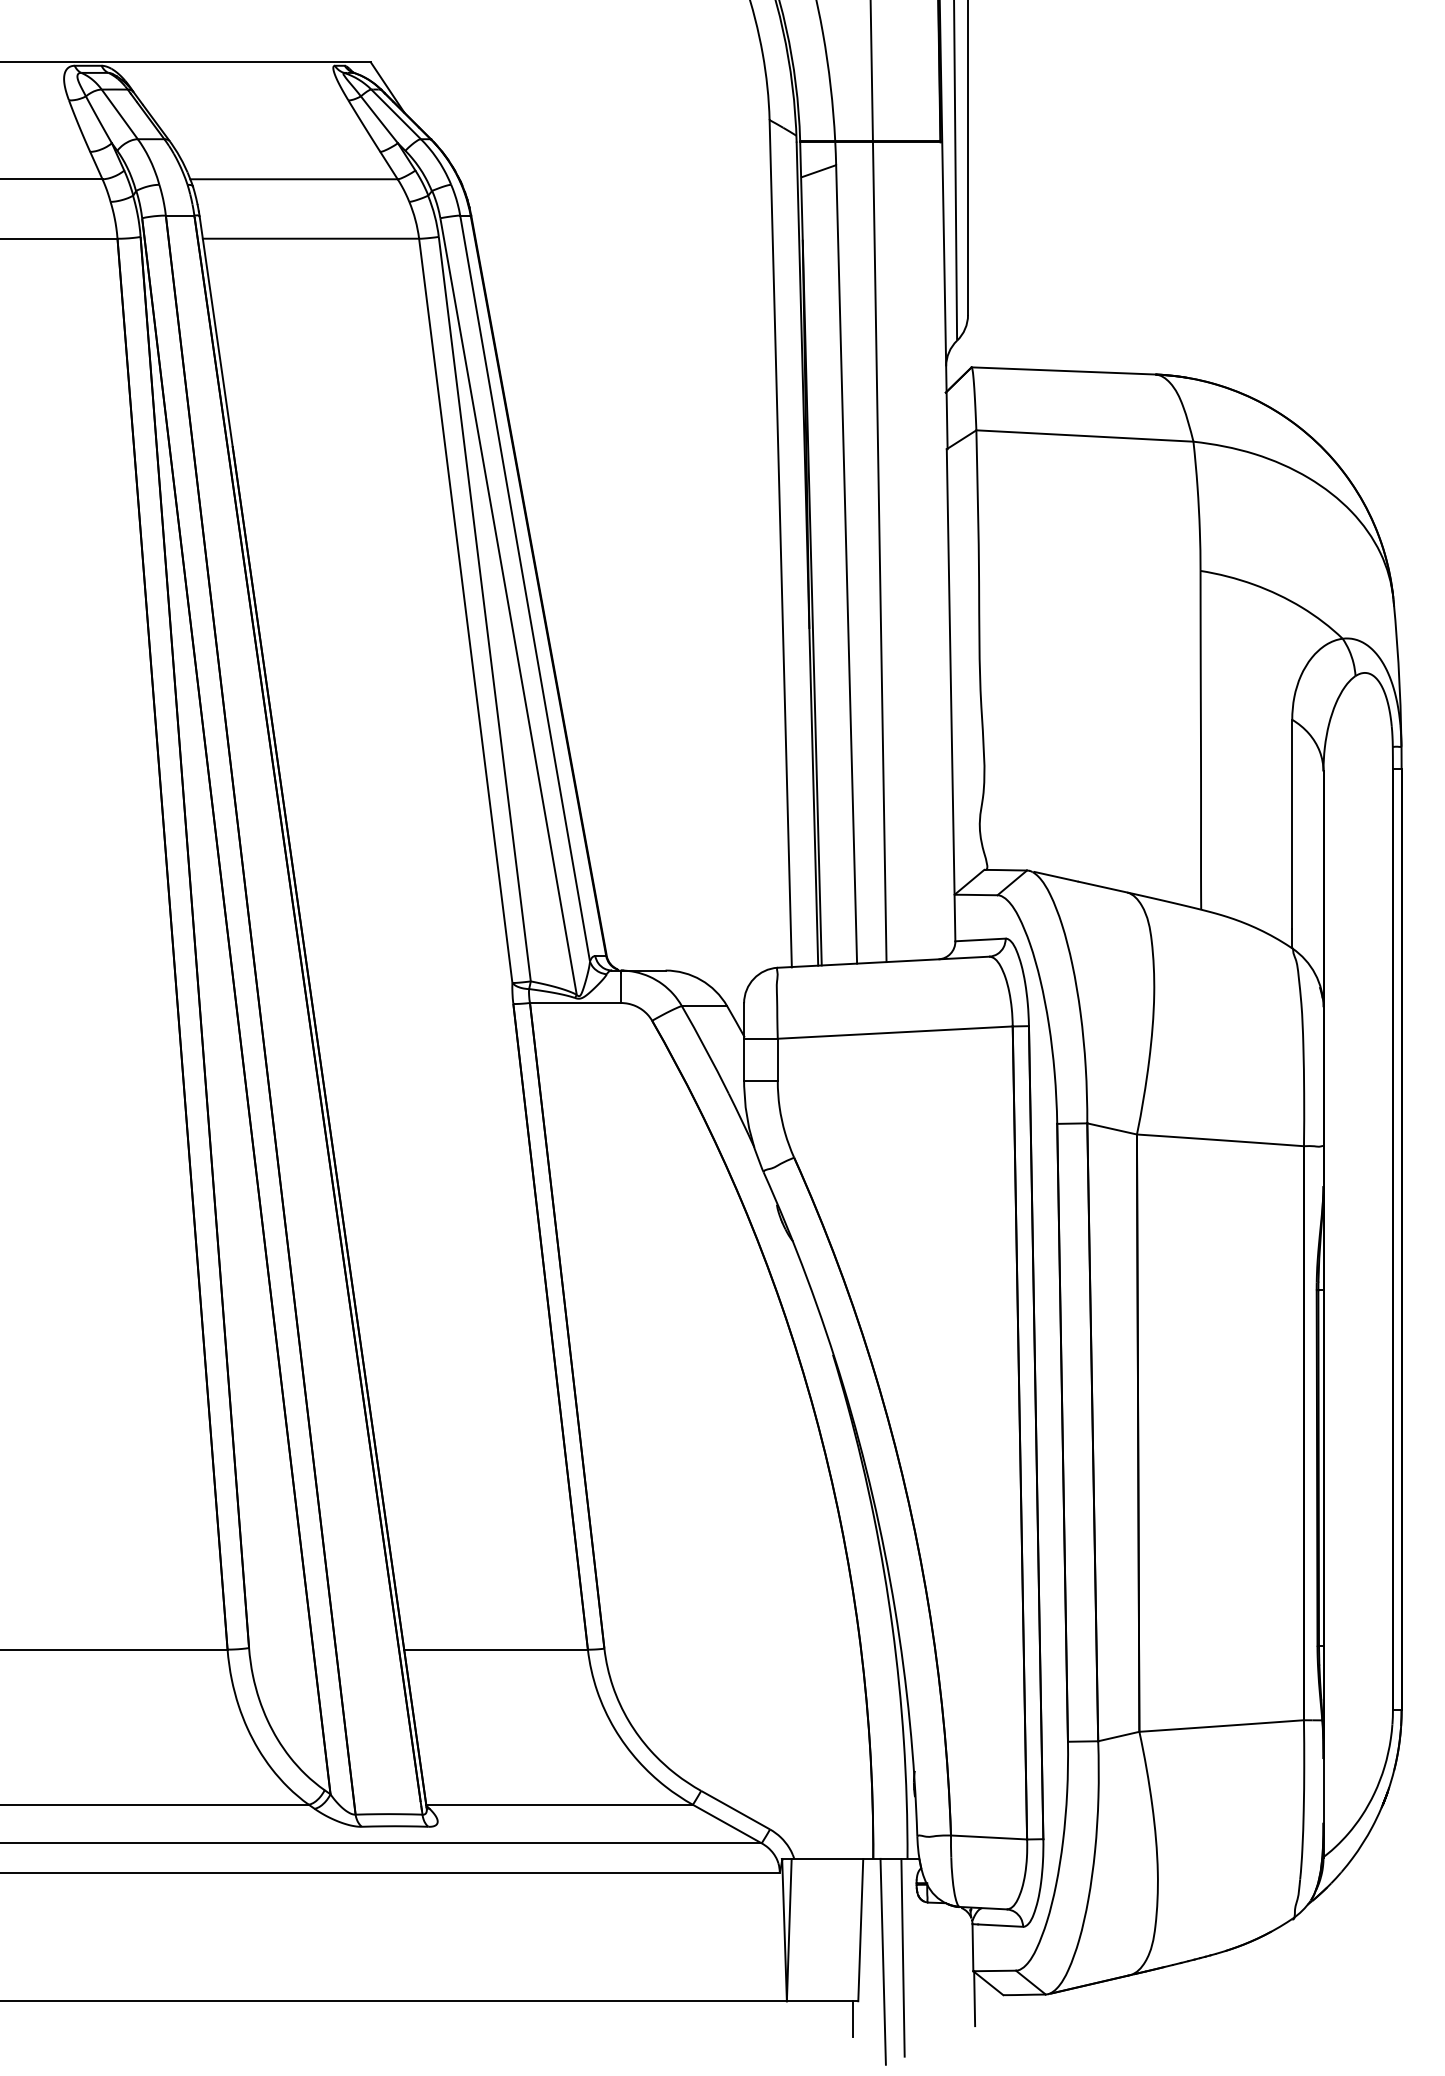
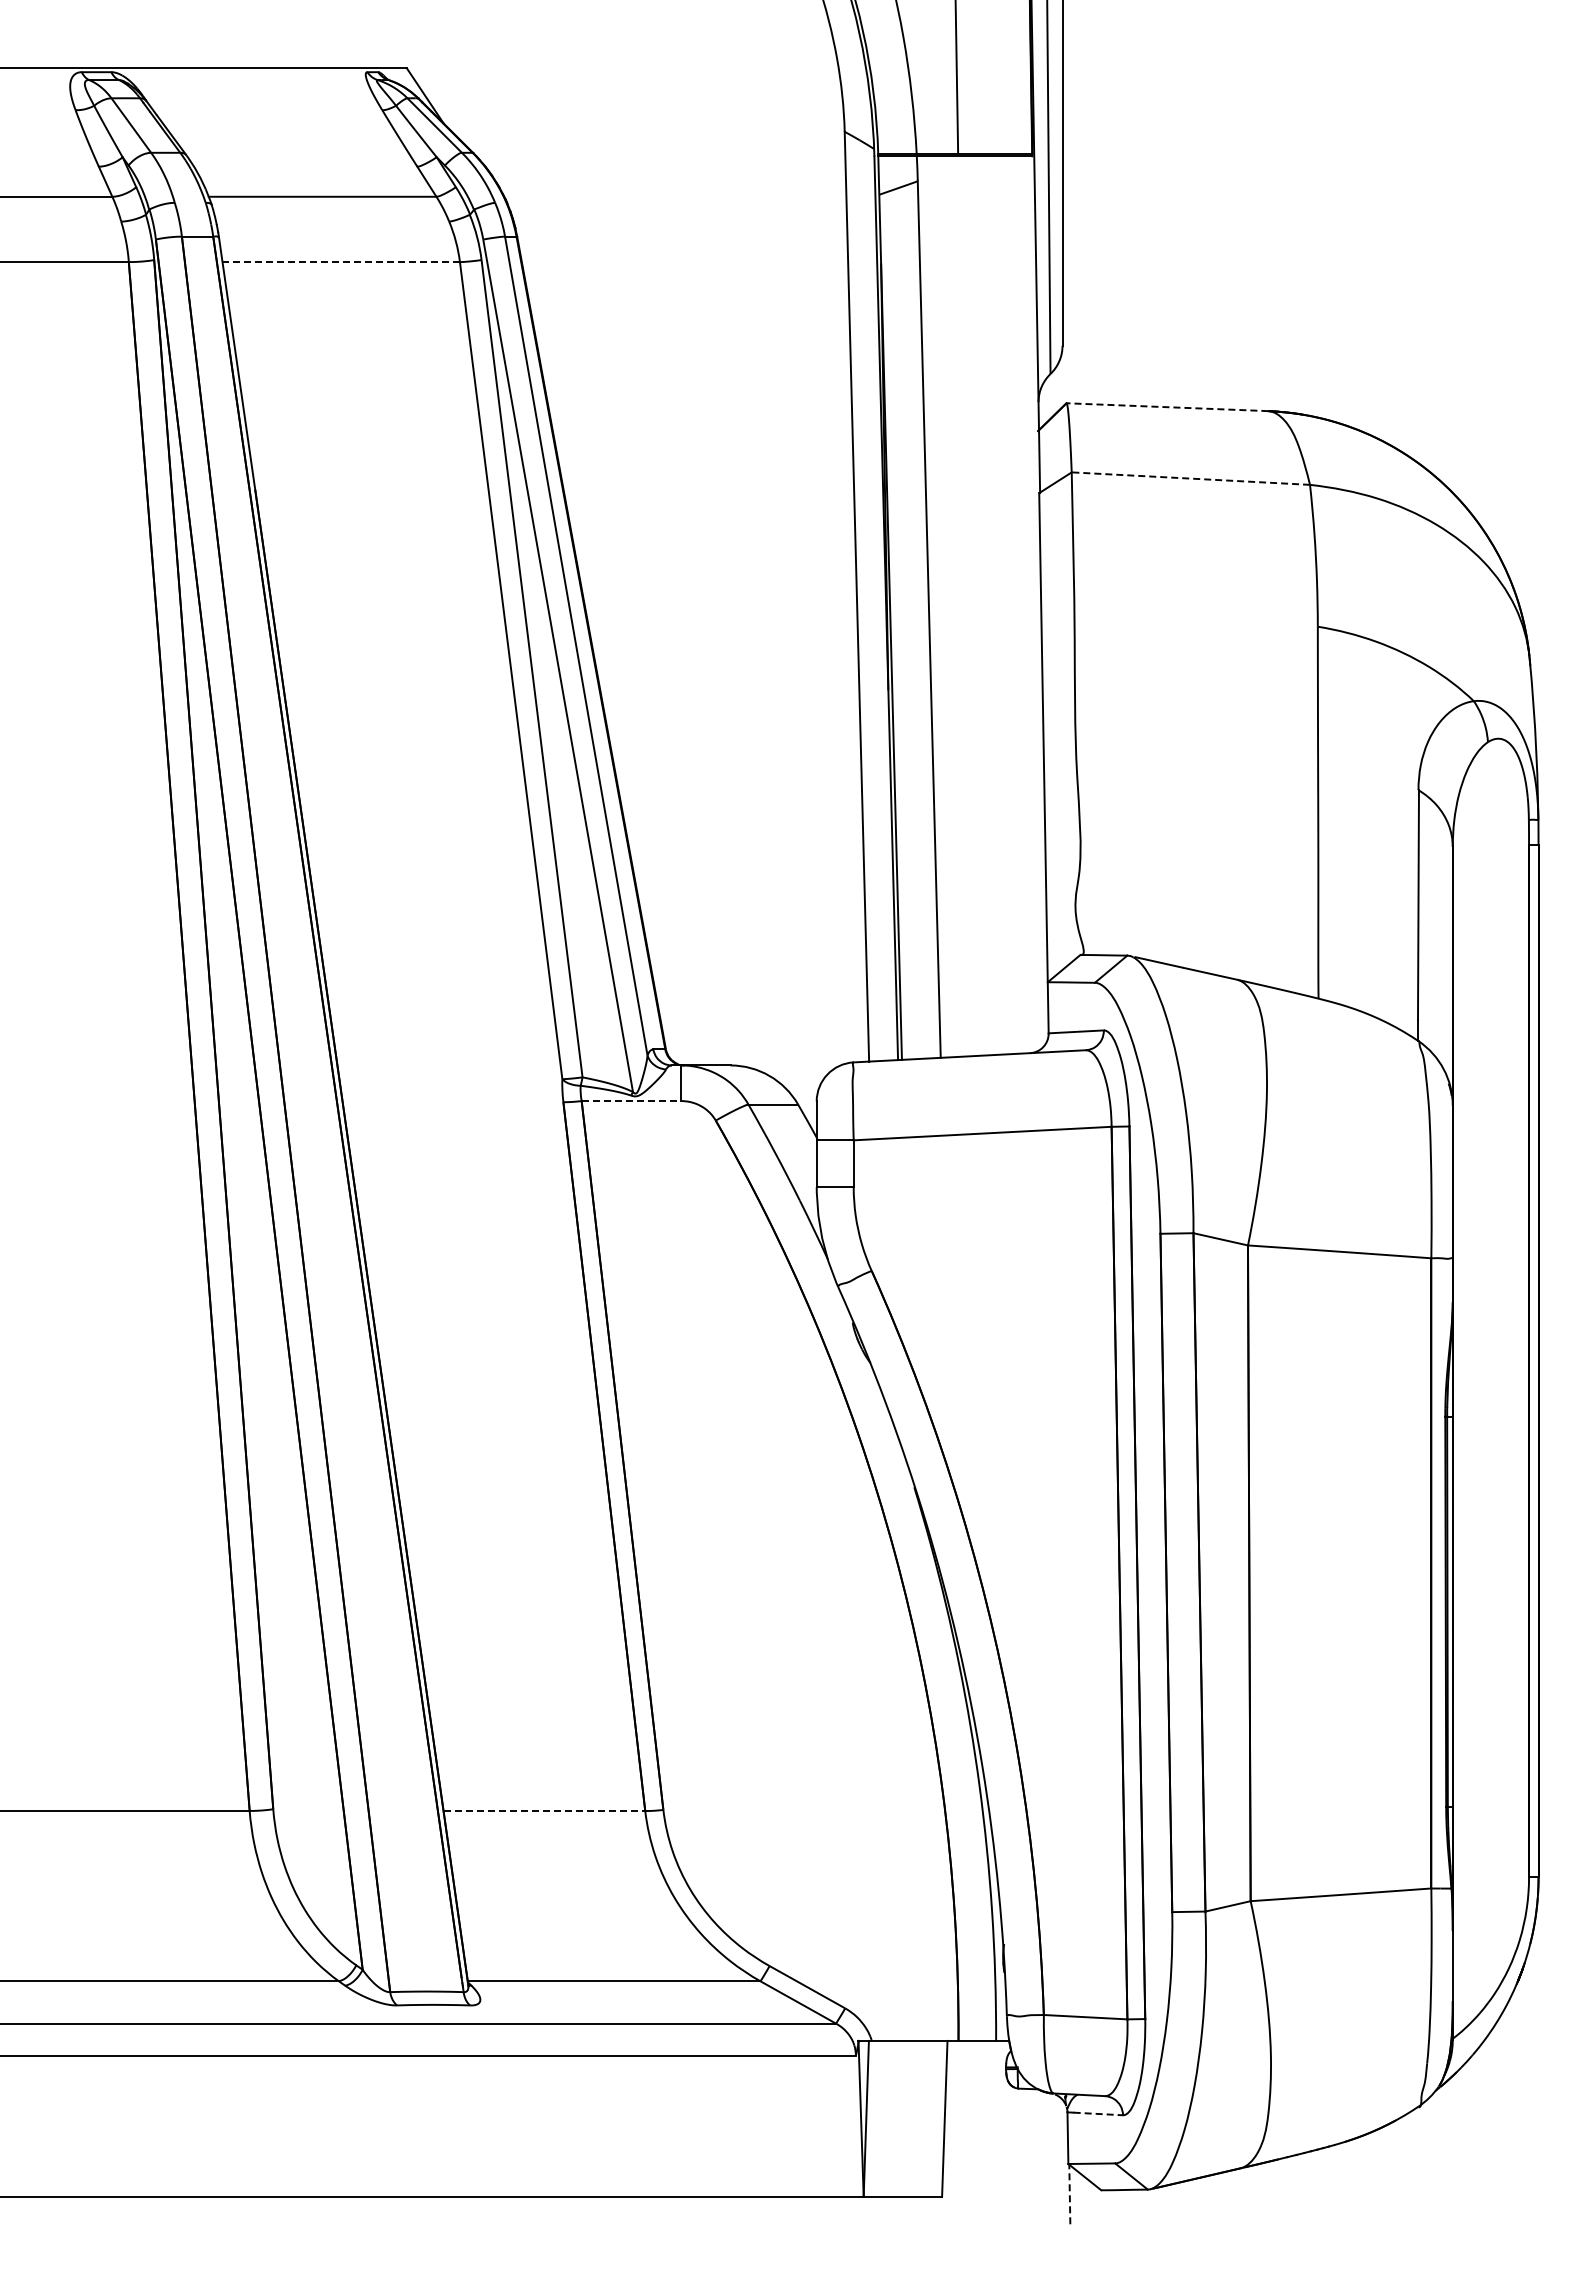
line: (311, 239) -> (341, 262), solid -> dashed
line: (1063, 371) -> (1167, 407), solid -> dashed
line: (1084, 435) -> (1190, 478), solid -> dashed
line: (879, 552) -> (965, 606), removed
line: (575, 1003) -> (631, 1101), solid -> dashed
line: (496, 1649) -> (544, 1810), solid -> dashed
line: (1000, 1925) -> (1098, 2113), solid -> dashed
line: (903, 1958) -> (991, 2149), removed
line: (883, 1961) -> (969, 2153), removed
line: (974, 1998) -> (1069, 2193), solid -> dashed
line: (852, 2019) -> (935, 2216), removed

